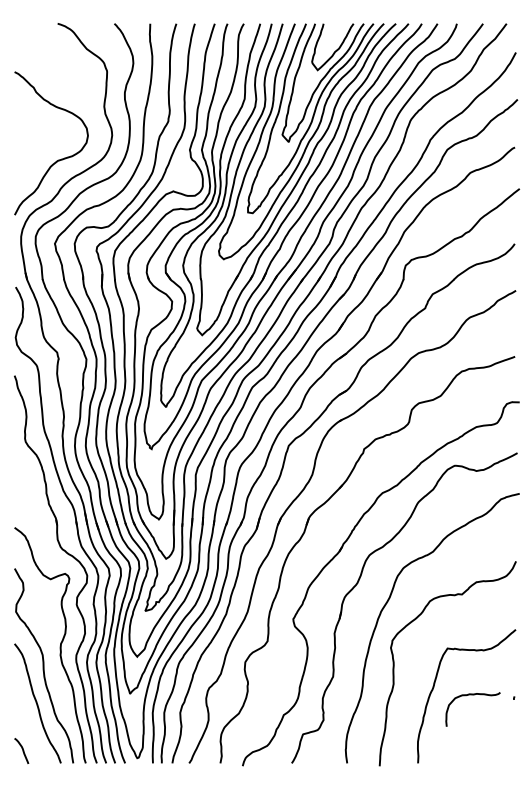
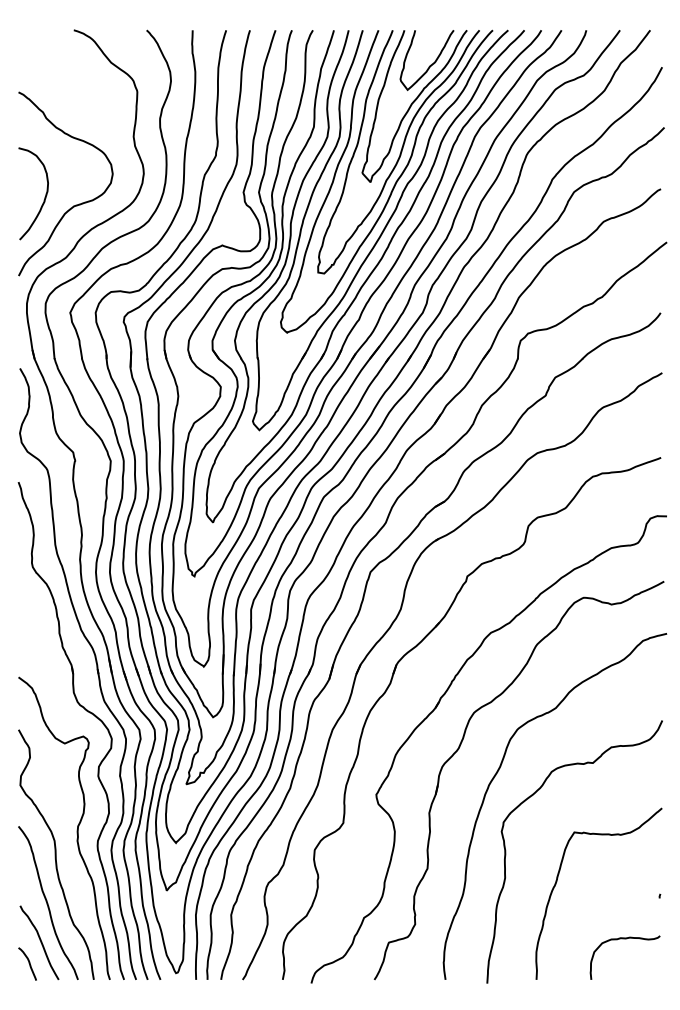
curve: (34, 153) -> (44, 197), added
curve: (472, 695) -> (624, 939), moved
curve: (31, 734) -> (40, 942), added

